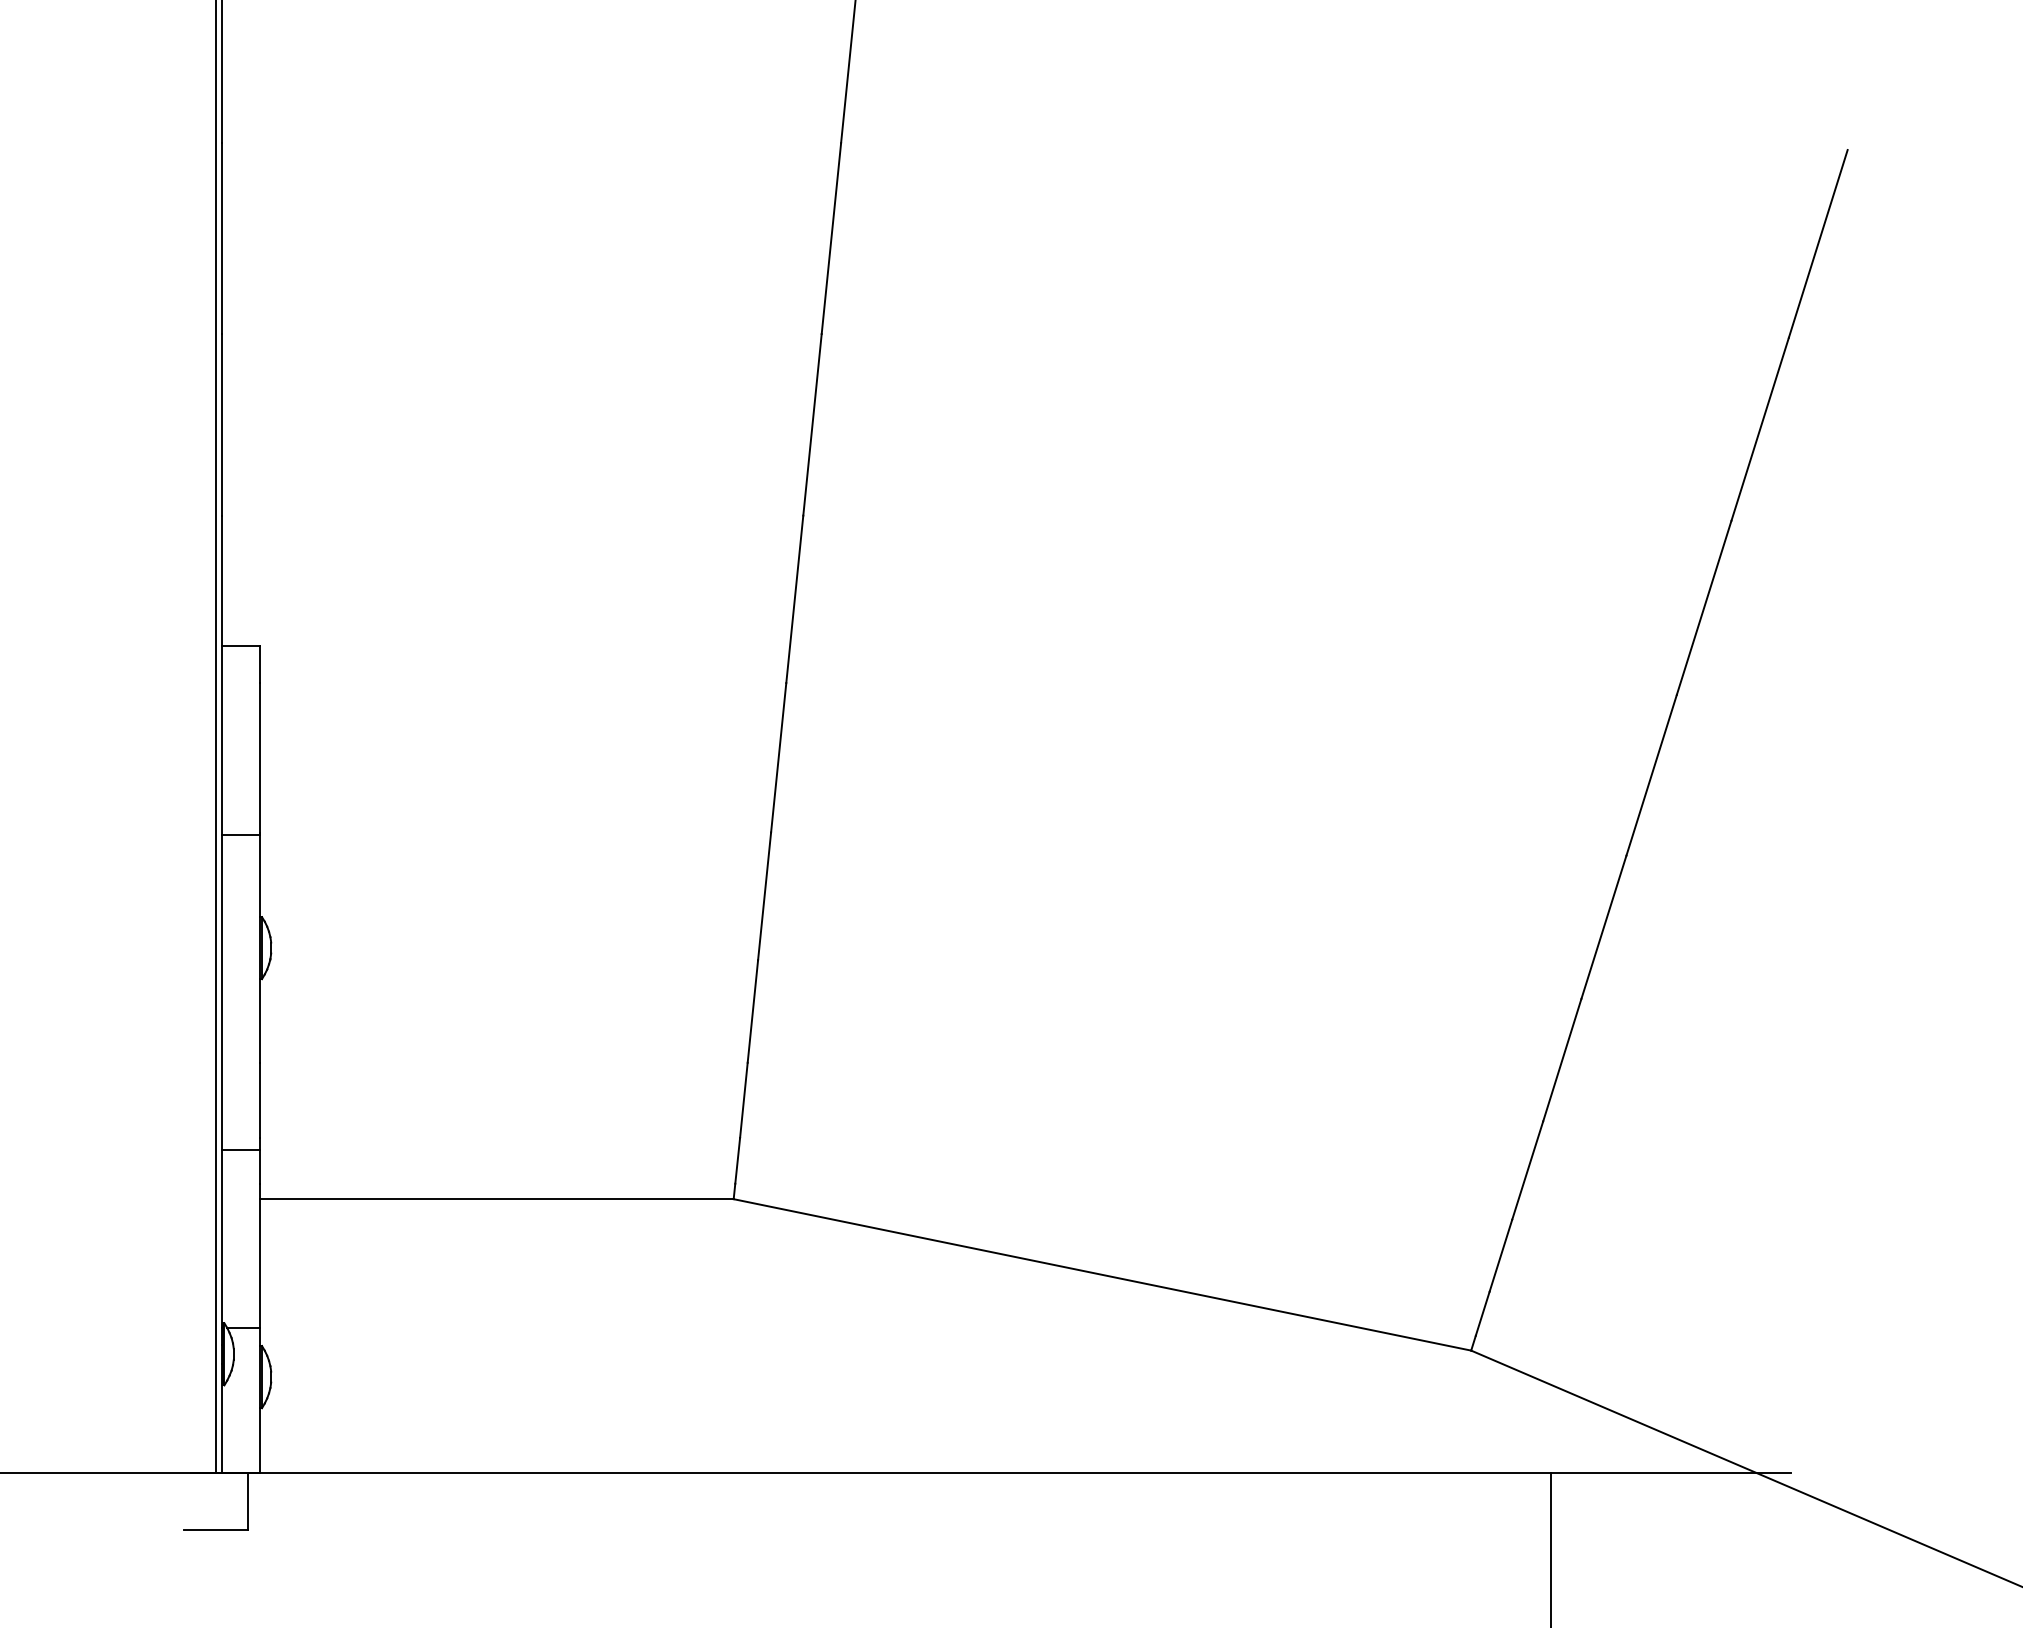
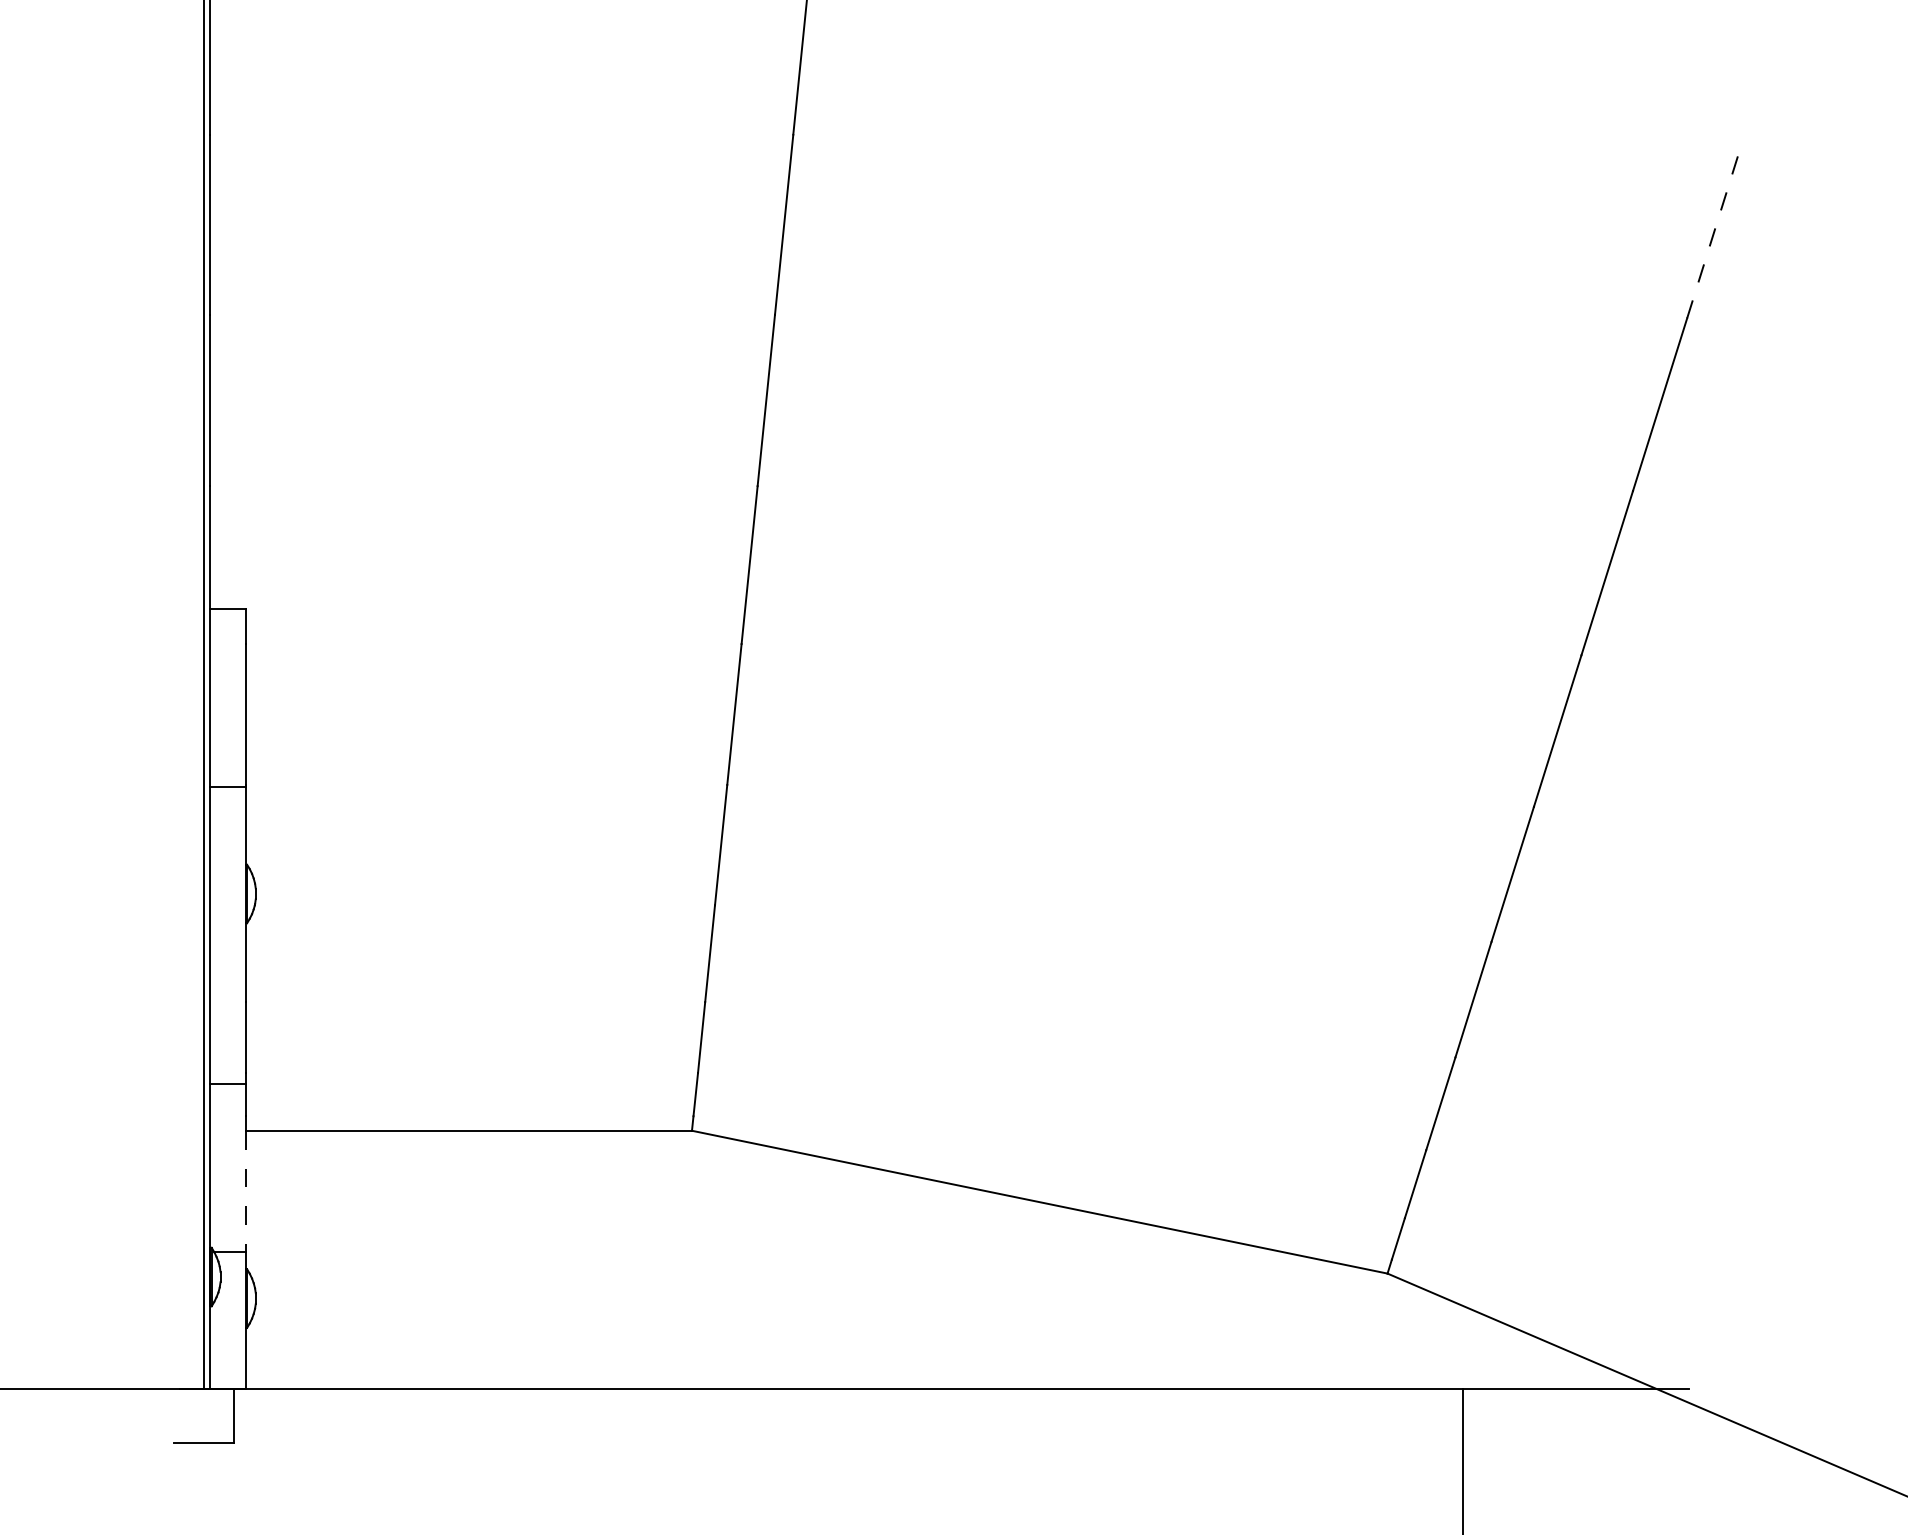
line: (1817, 243) -> (1714, 229), solid -> dashed
line: (260, 1263) -> (245, 1191), solid -> dashed

